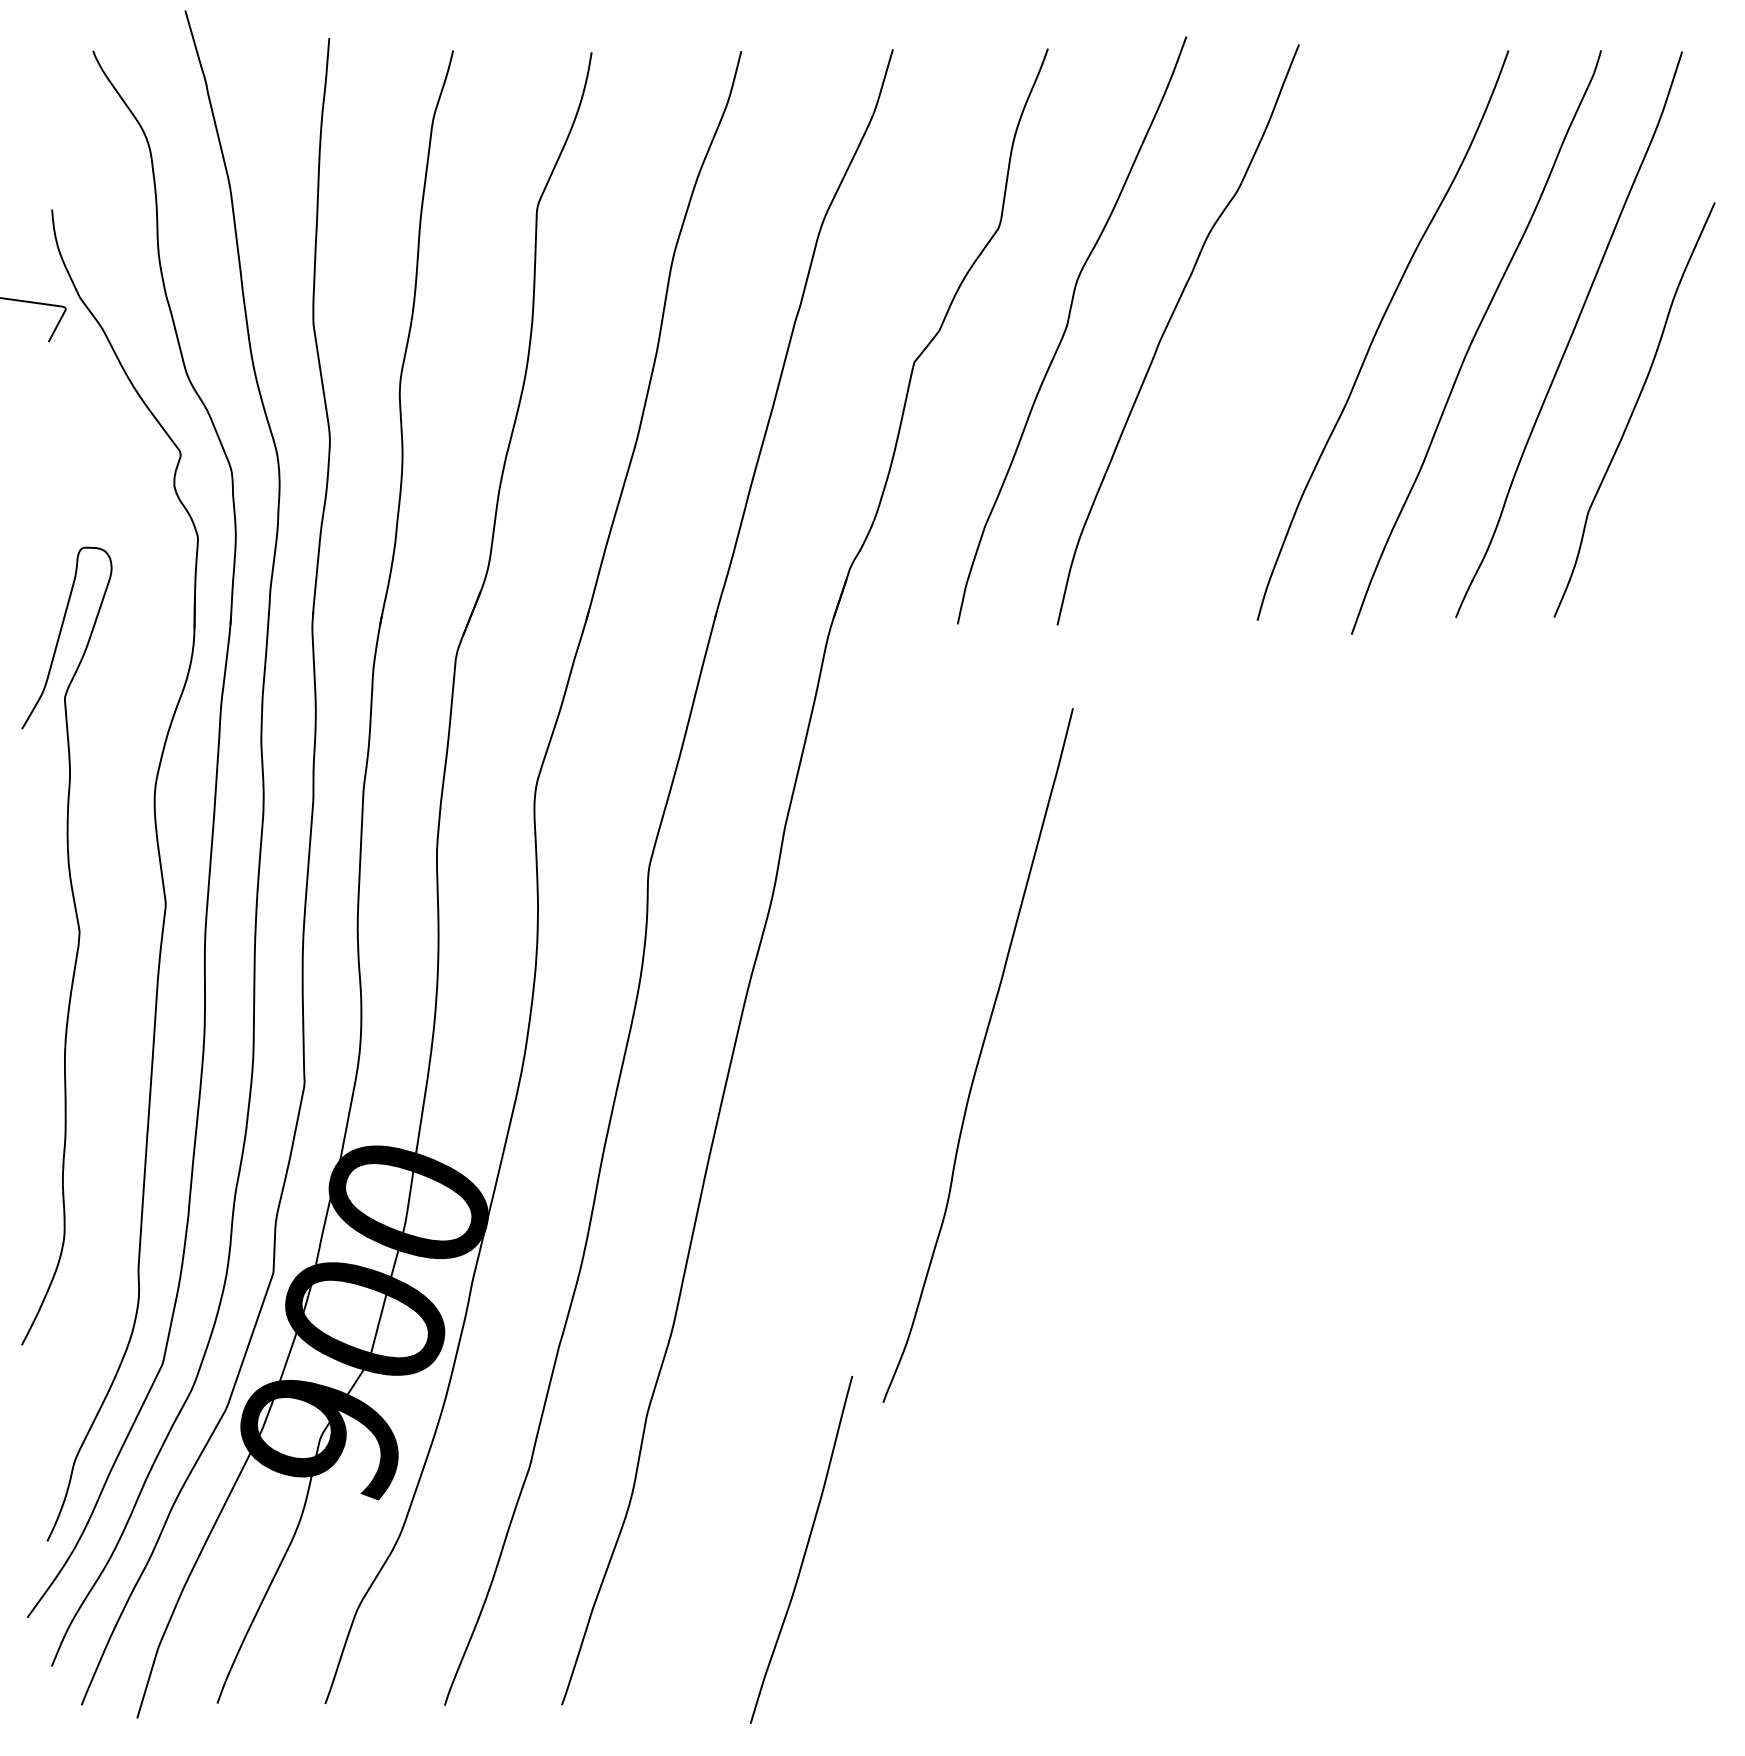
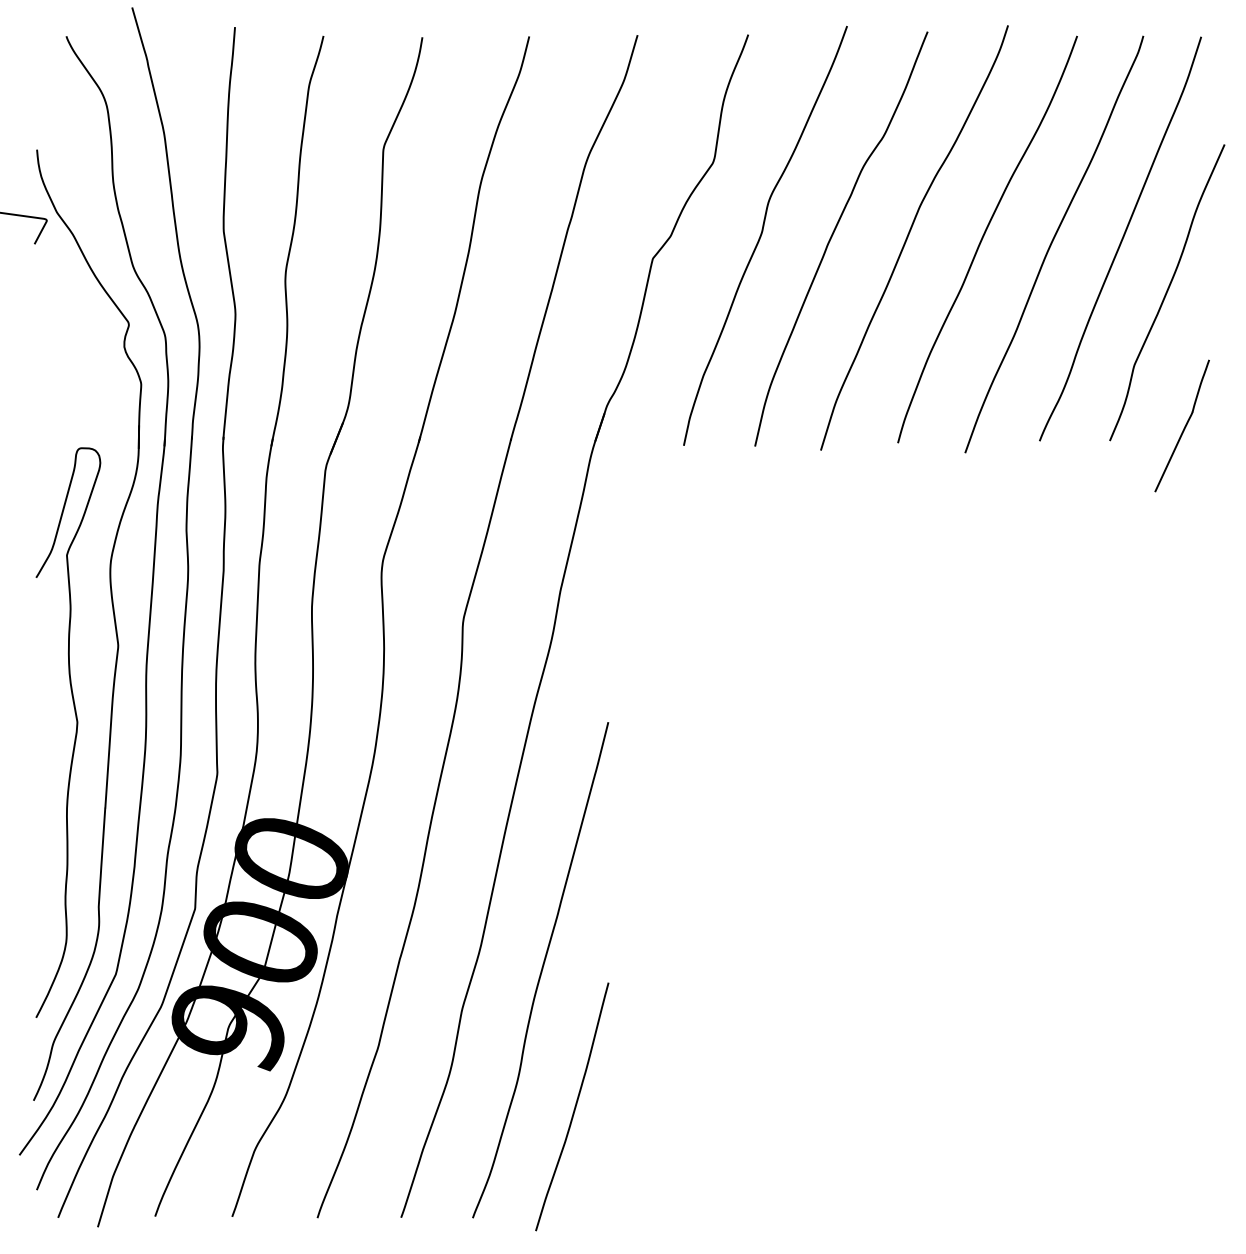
curve: (1272, 330) -> (908, 235), added
curve: (1658, 598) -> (1184, 427), added
curve: (77, 945) -> (75, 732), moved
curve: (978, 1056) -> (540, 970), moved

